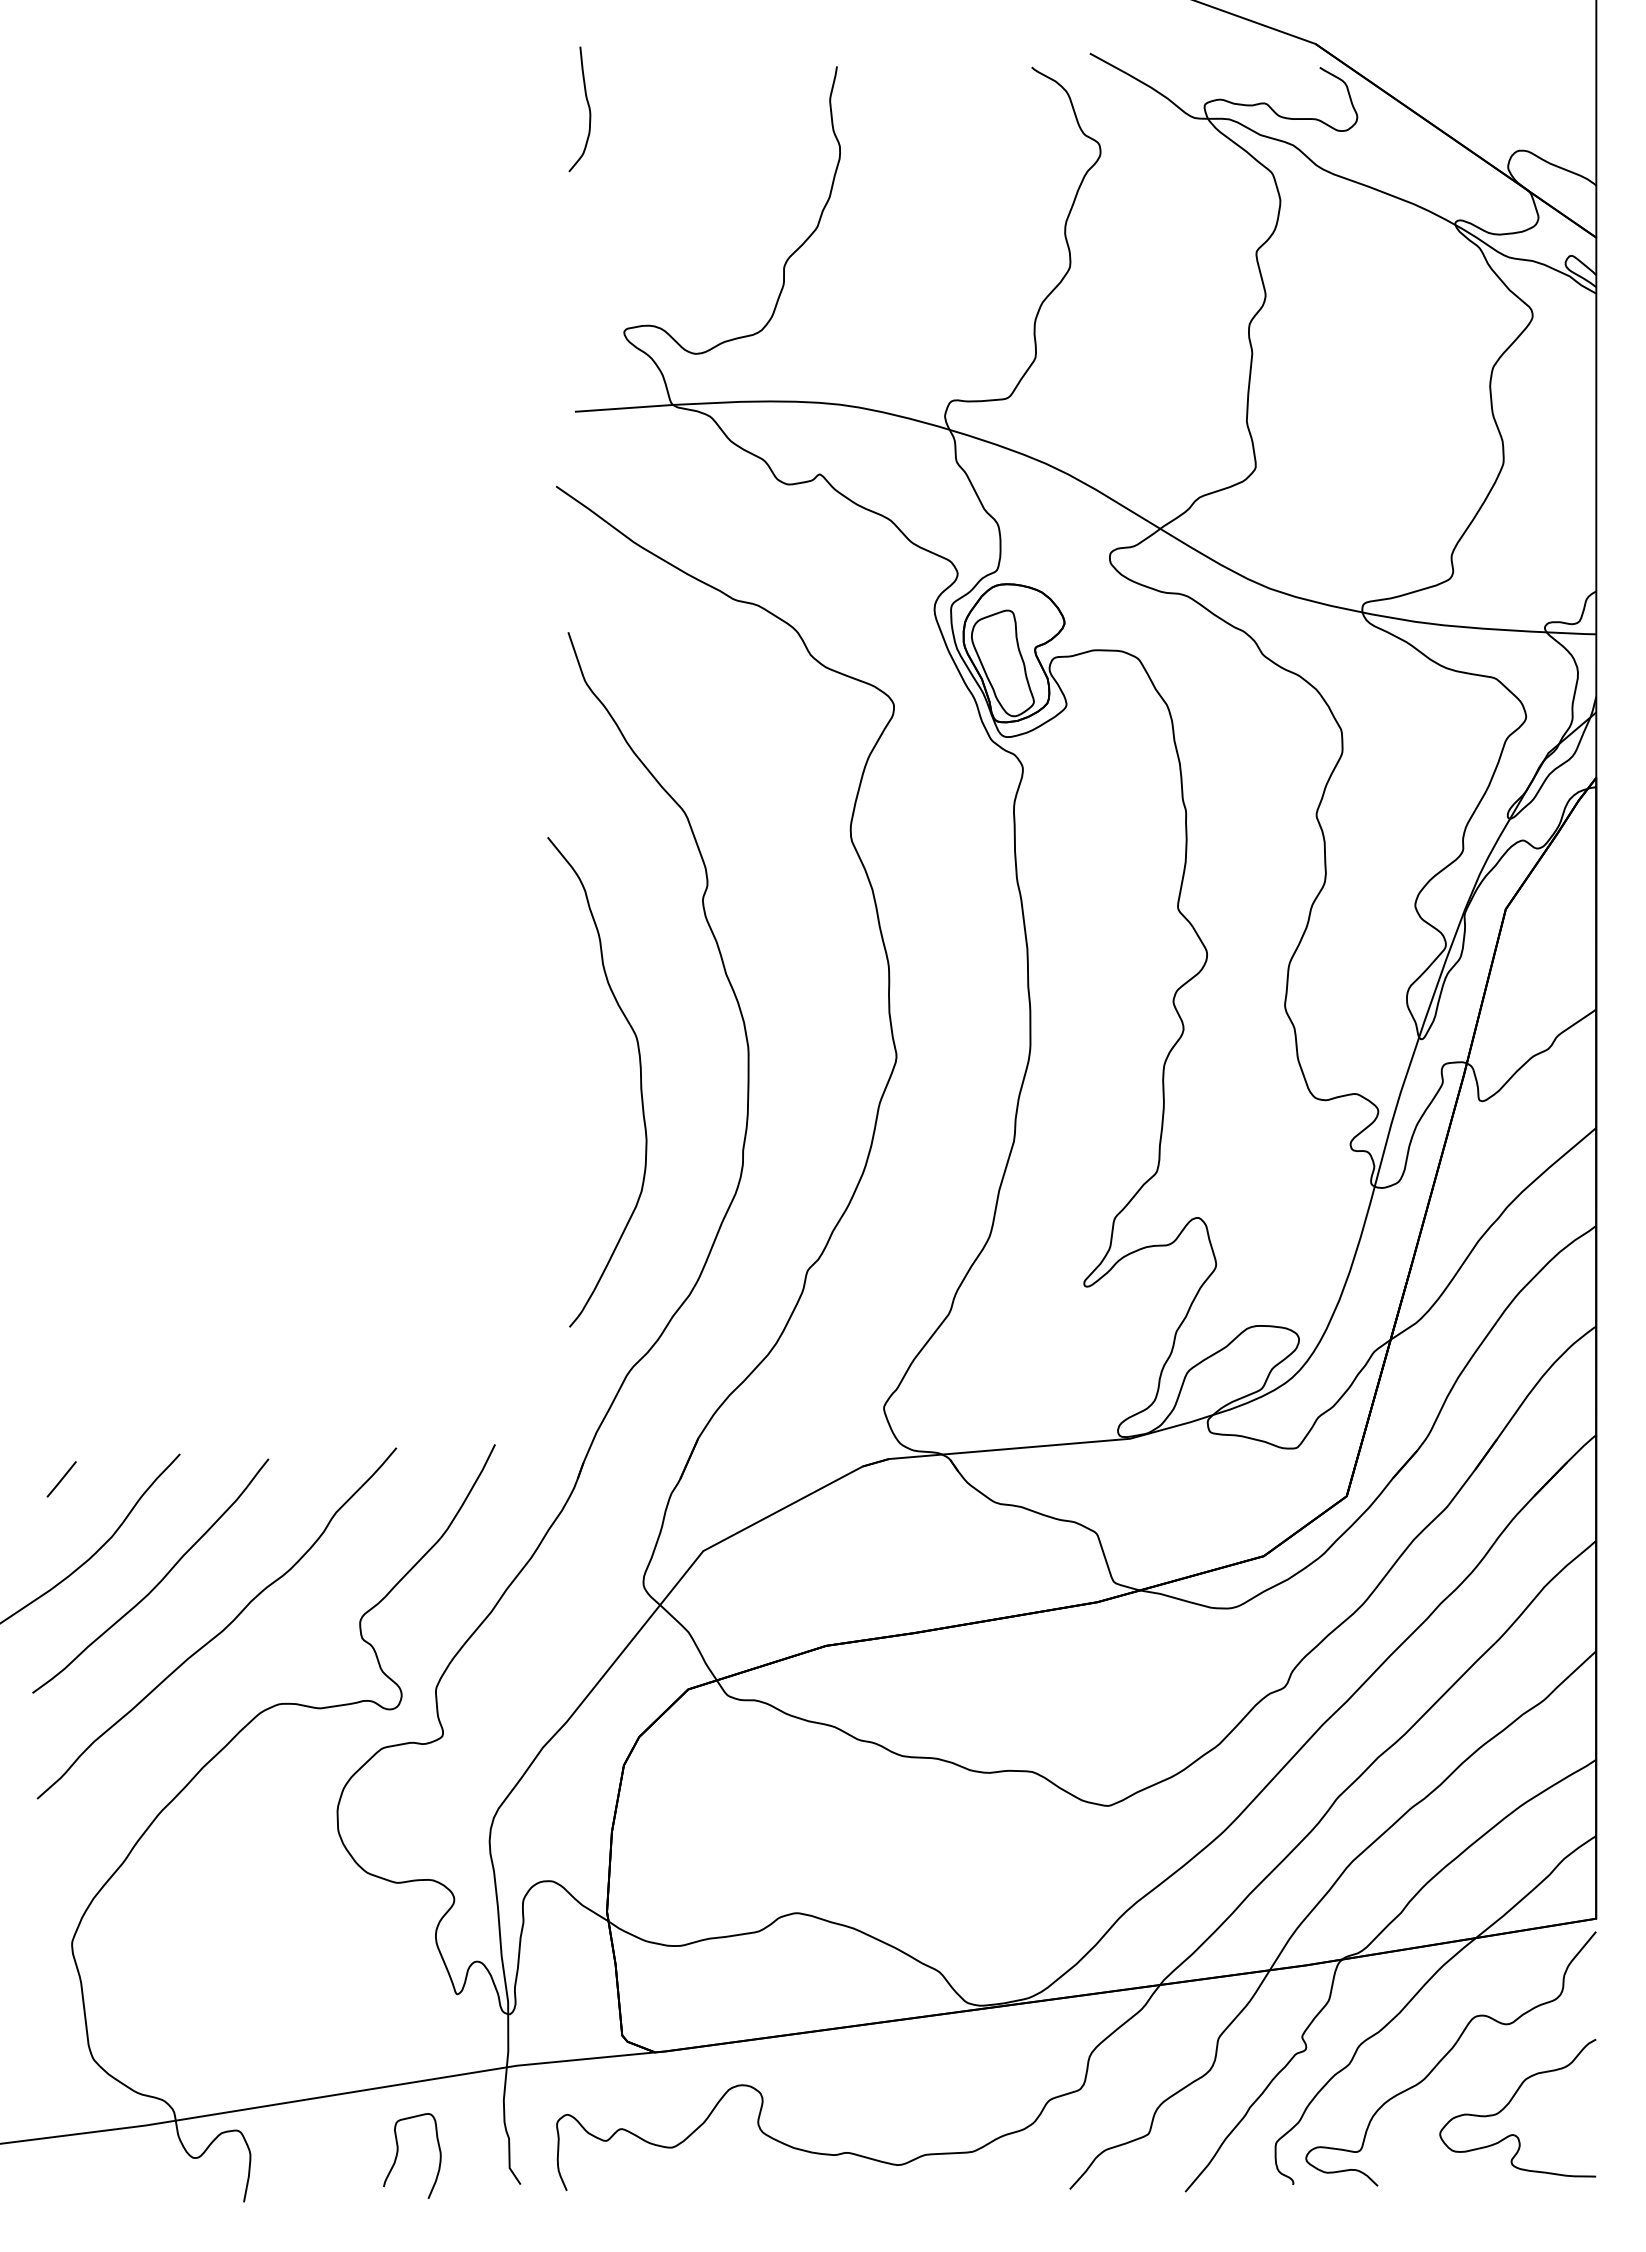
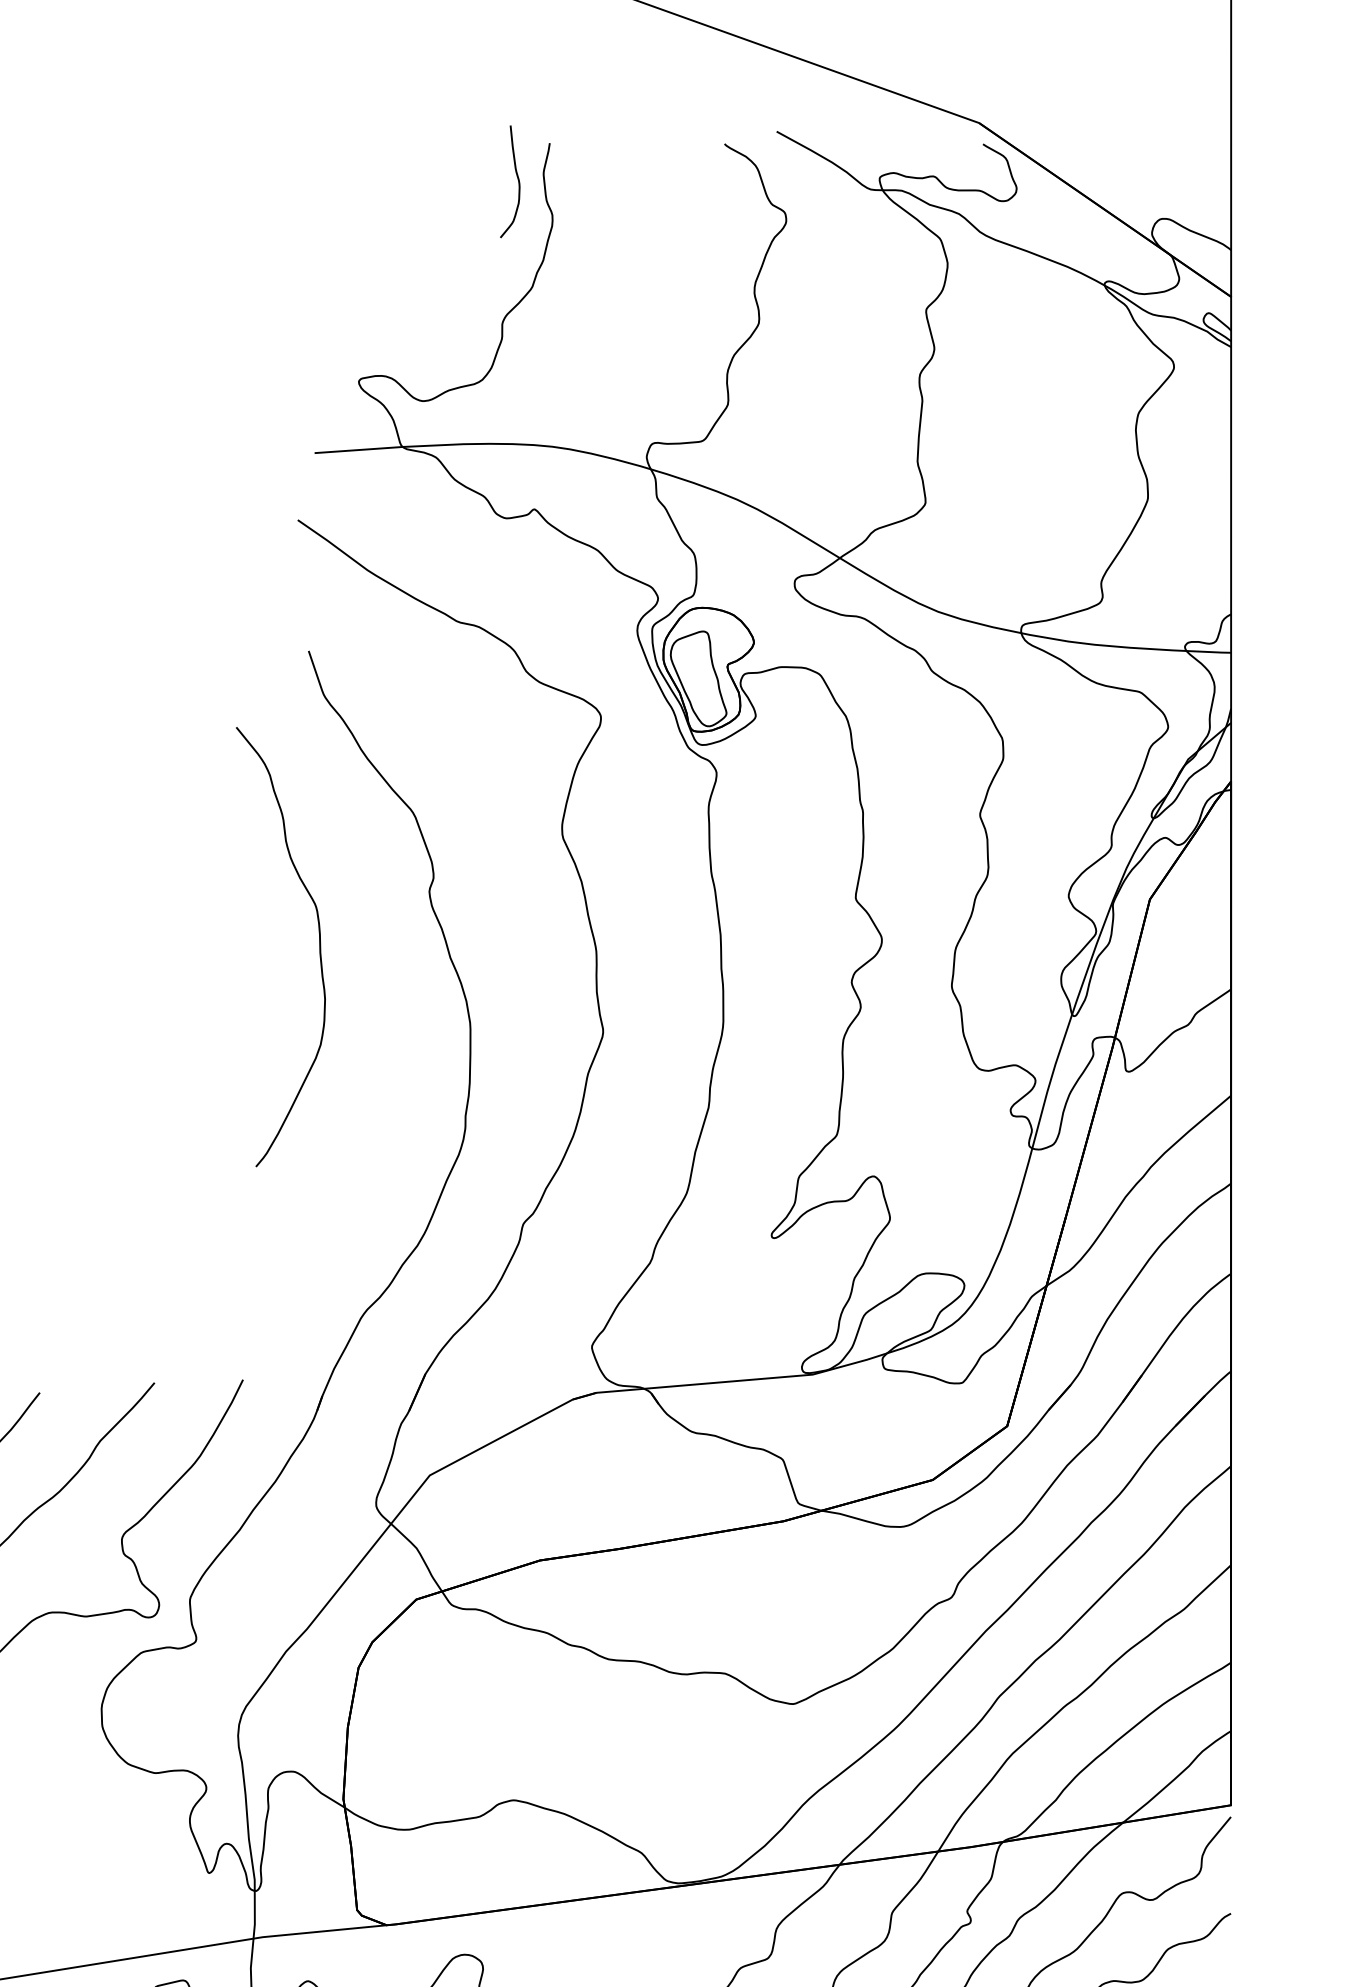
curve: (587, 105) -> (517, 178), moved
curve: (640, 1082) -> (319, 947), moved

